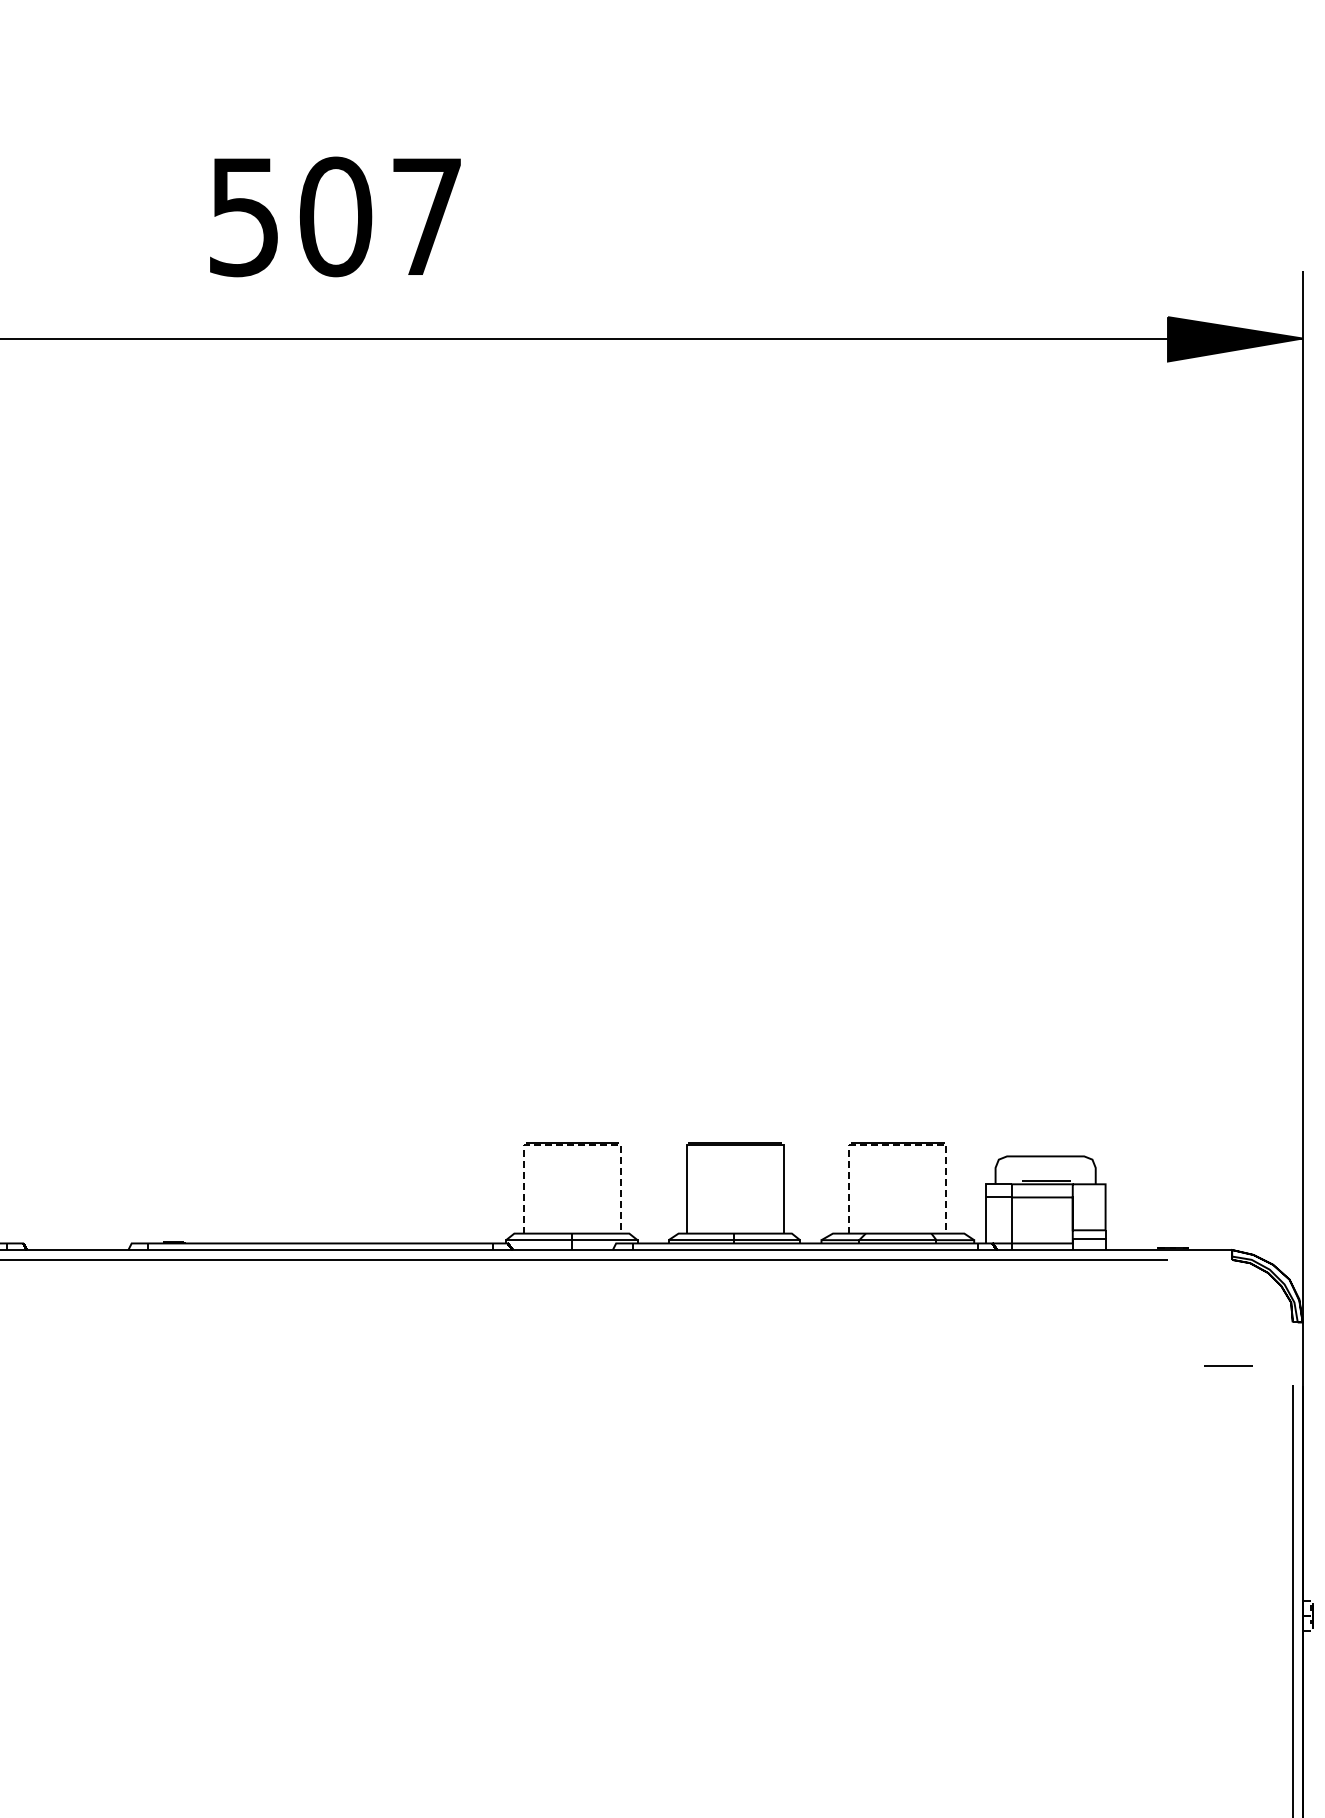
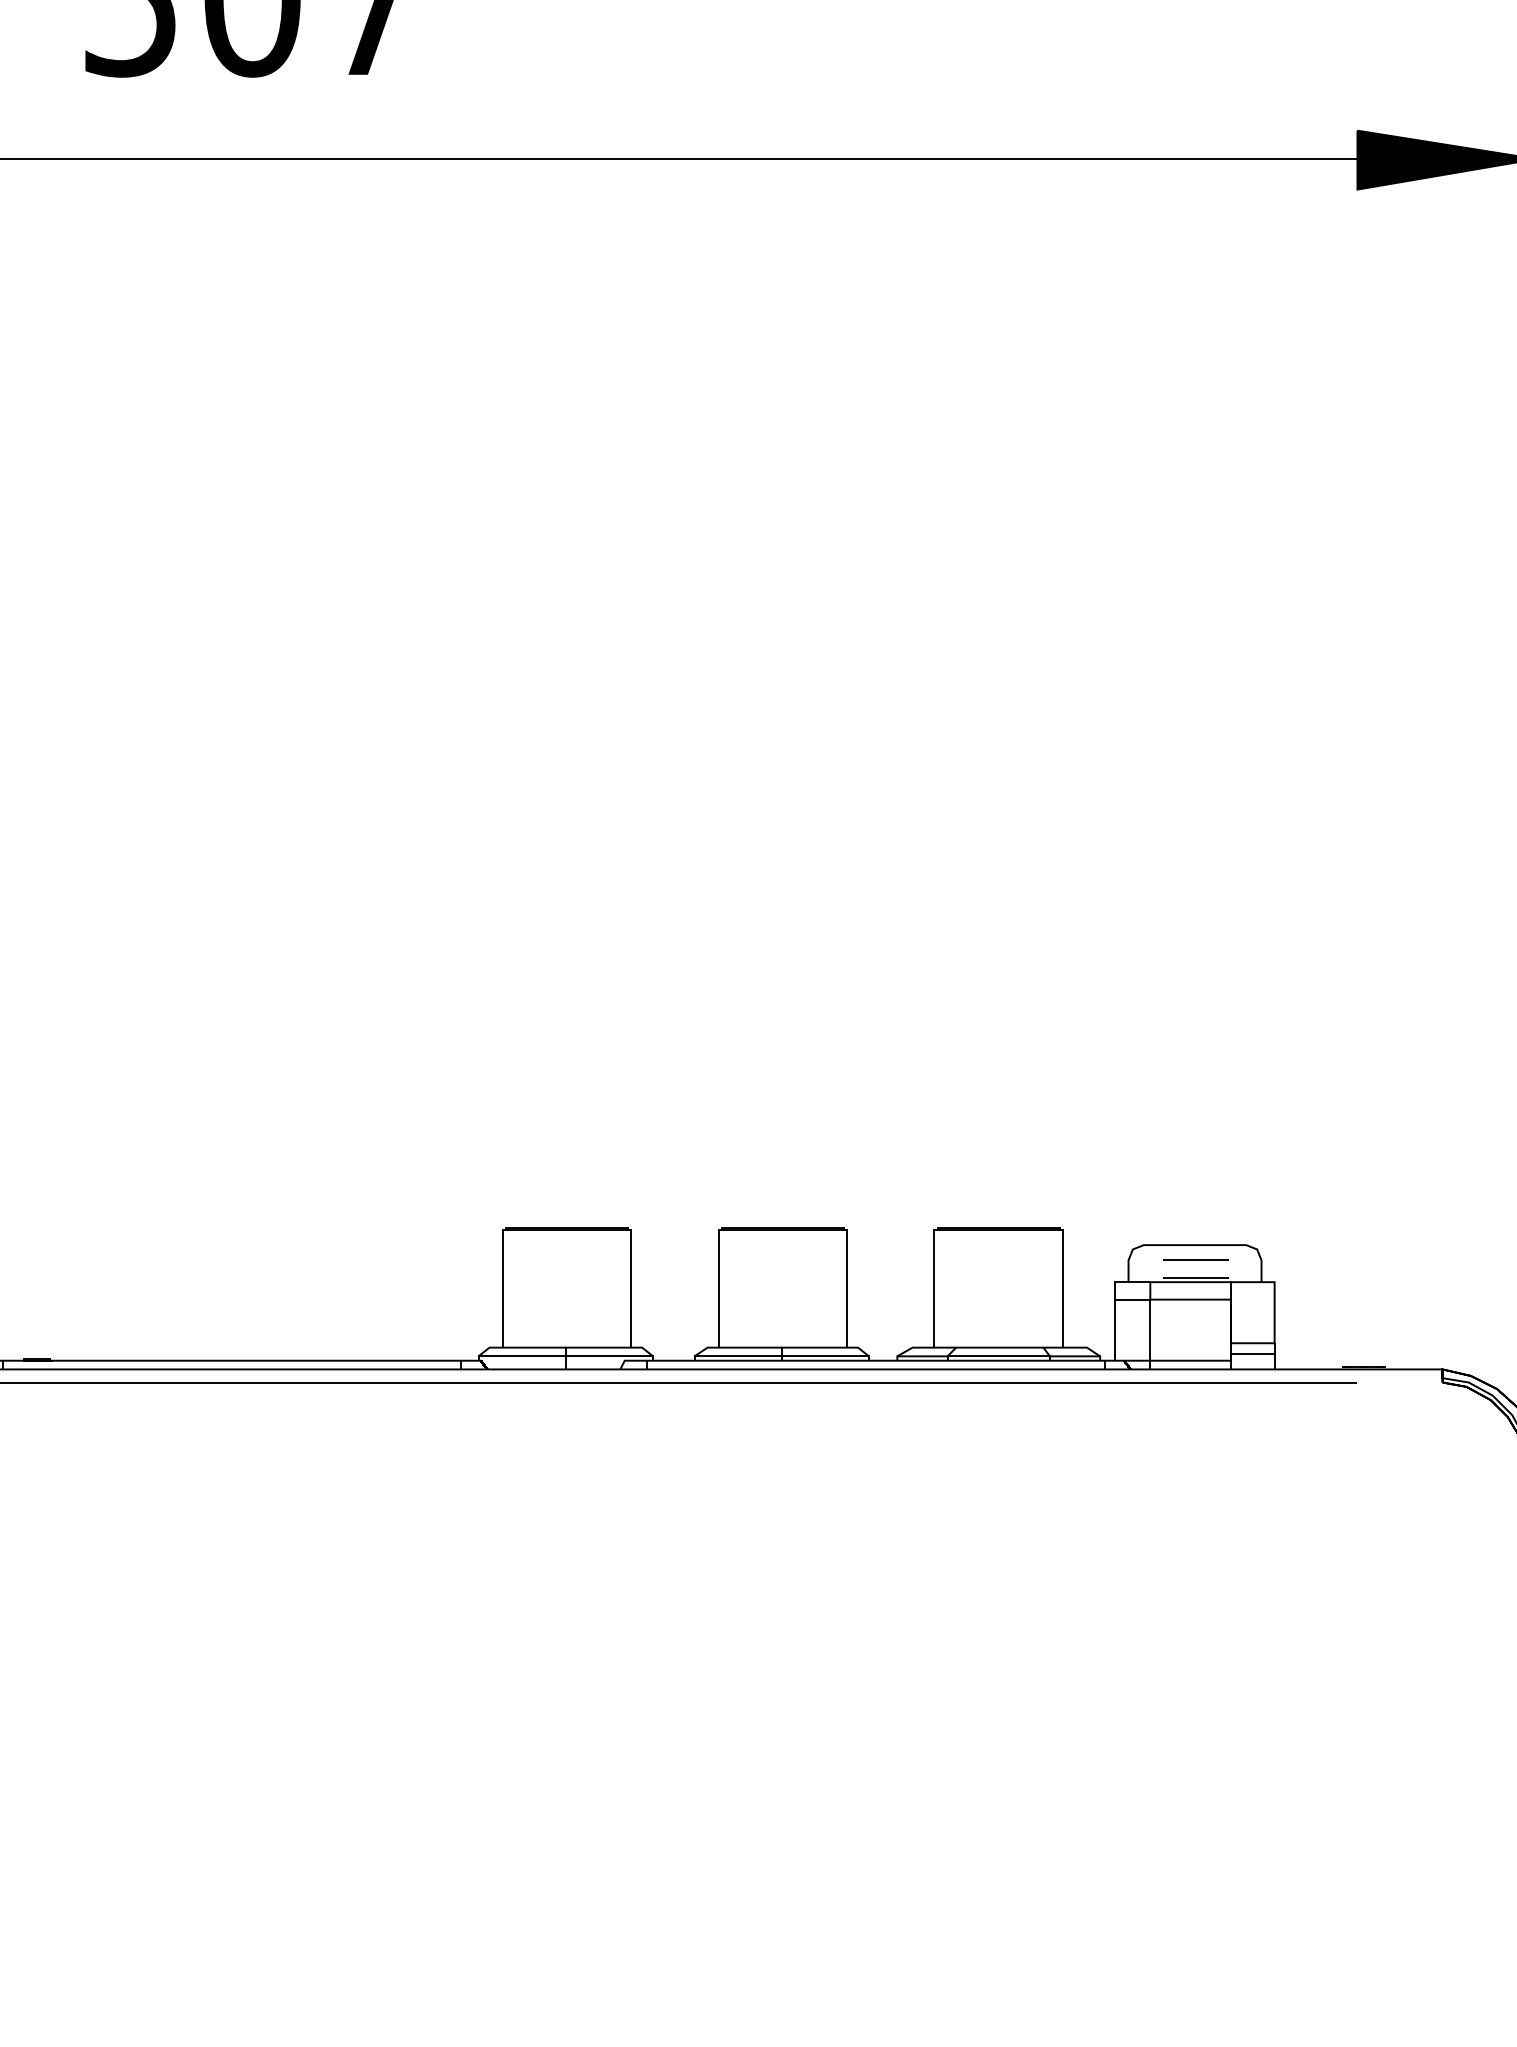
line: (573, 1144) -> (568, 1229), dashed -> solid
line: (898, 1144) -> (999, 1229), dashed -> solid
line: (1228, 1365) -> (1196, 1259), moved

